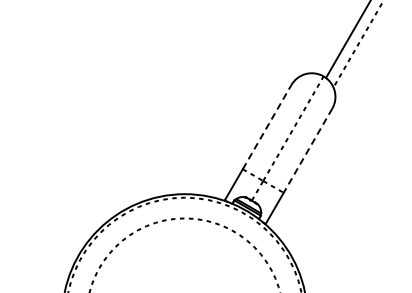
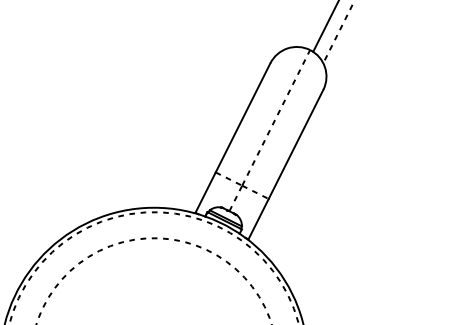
line: (267, 127) -> (243, 118), dashed -> solid
line: (308, 150) -> (296, 144), dashed -> solid

